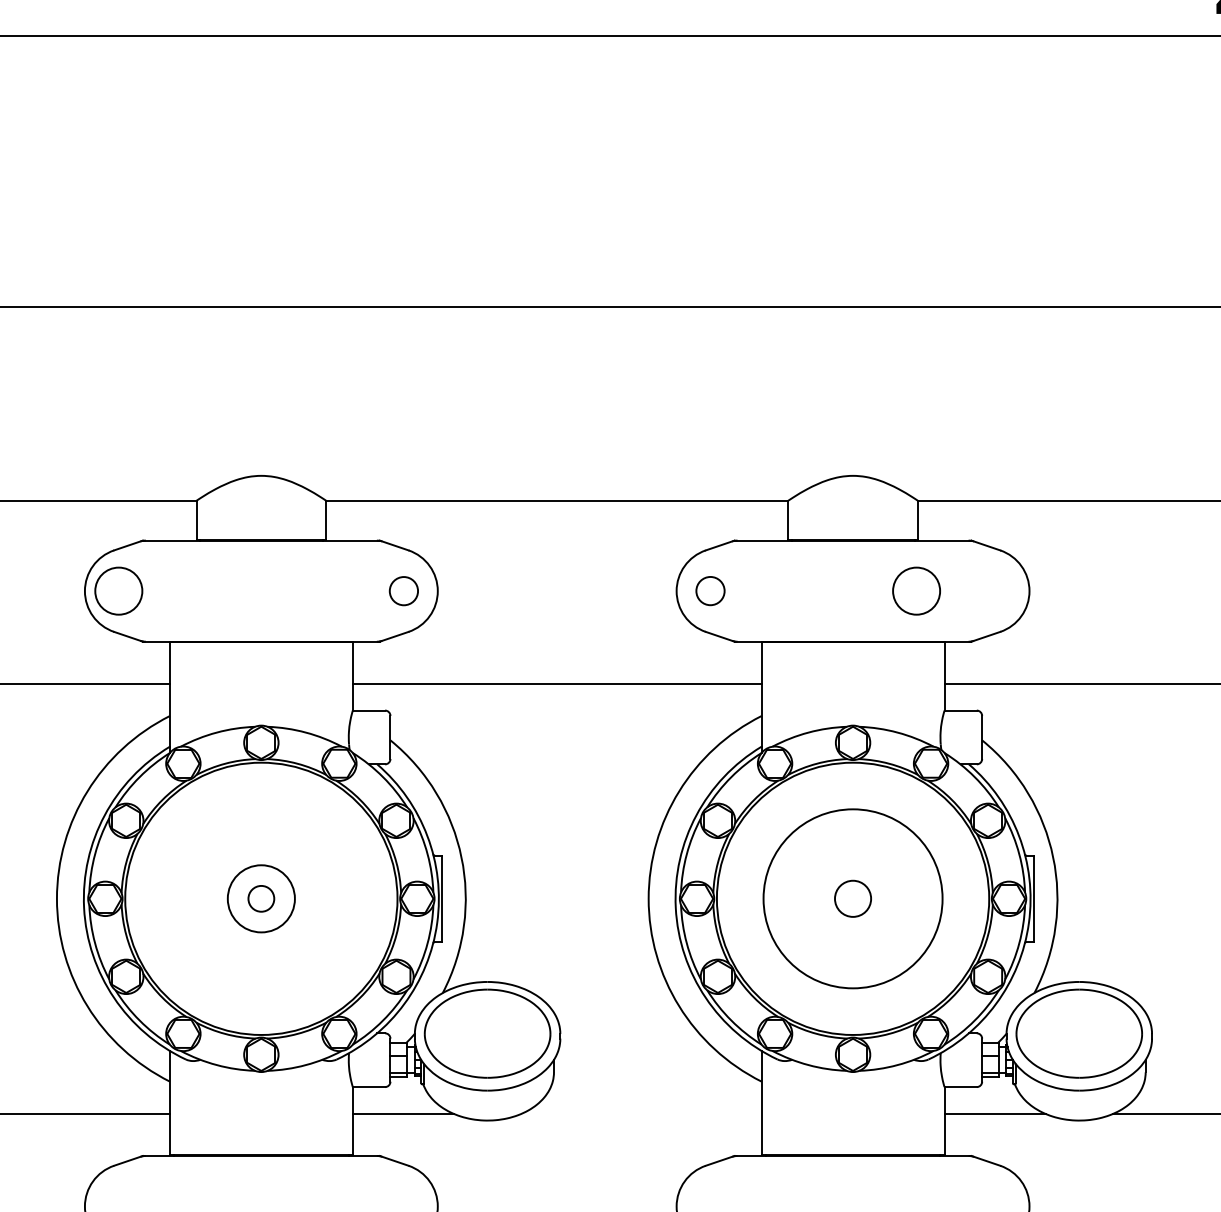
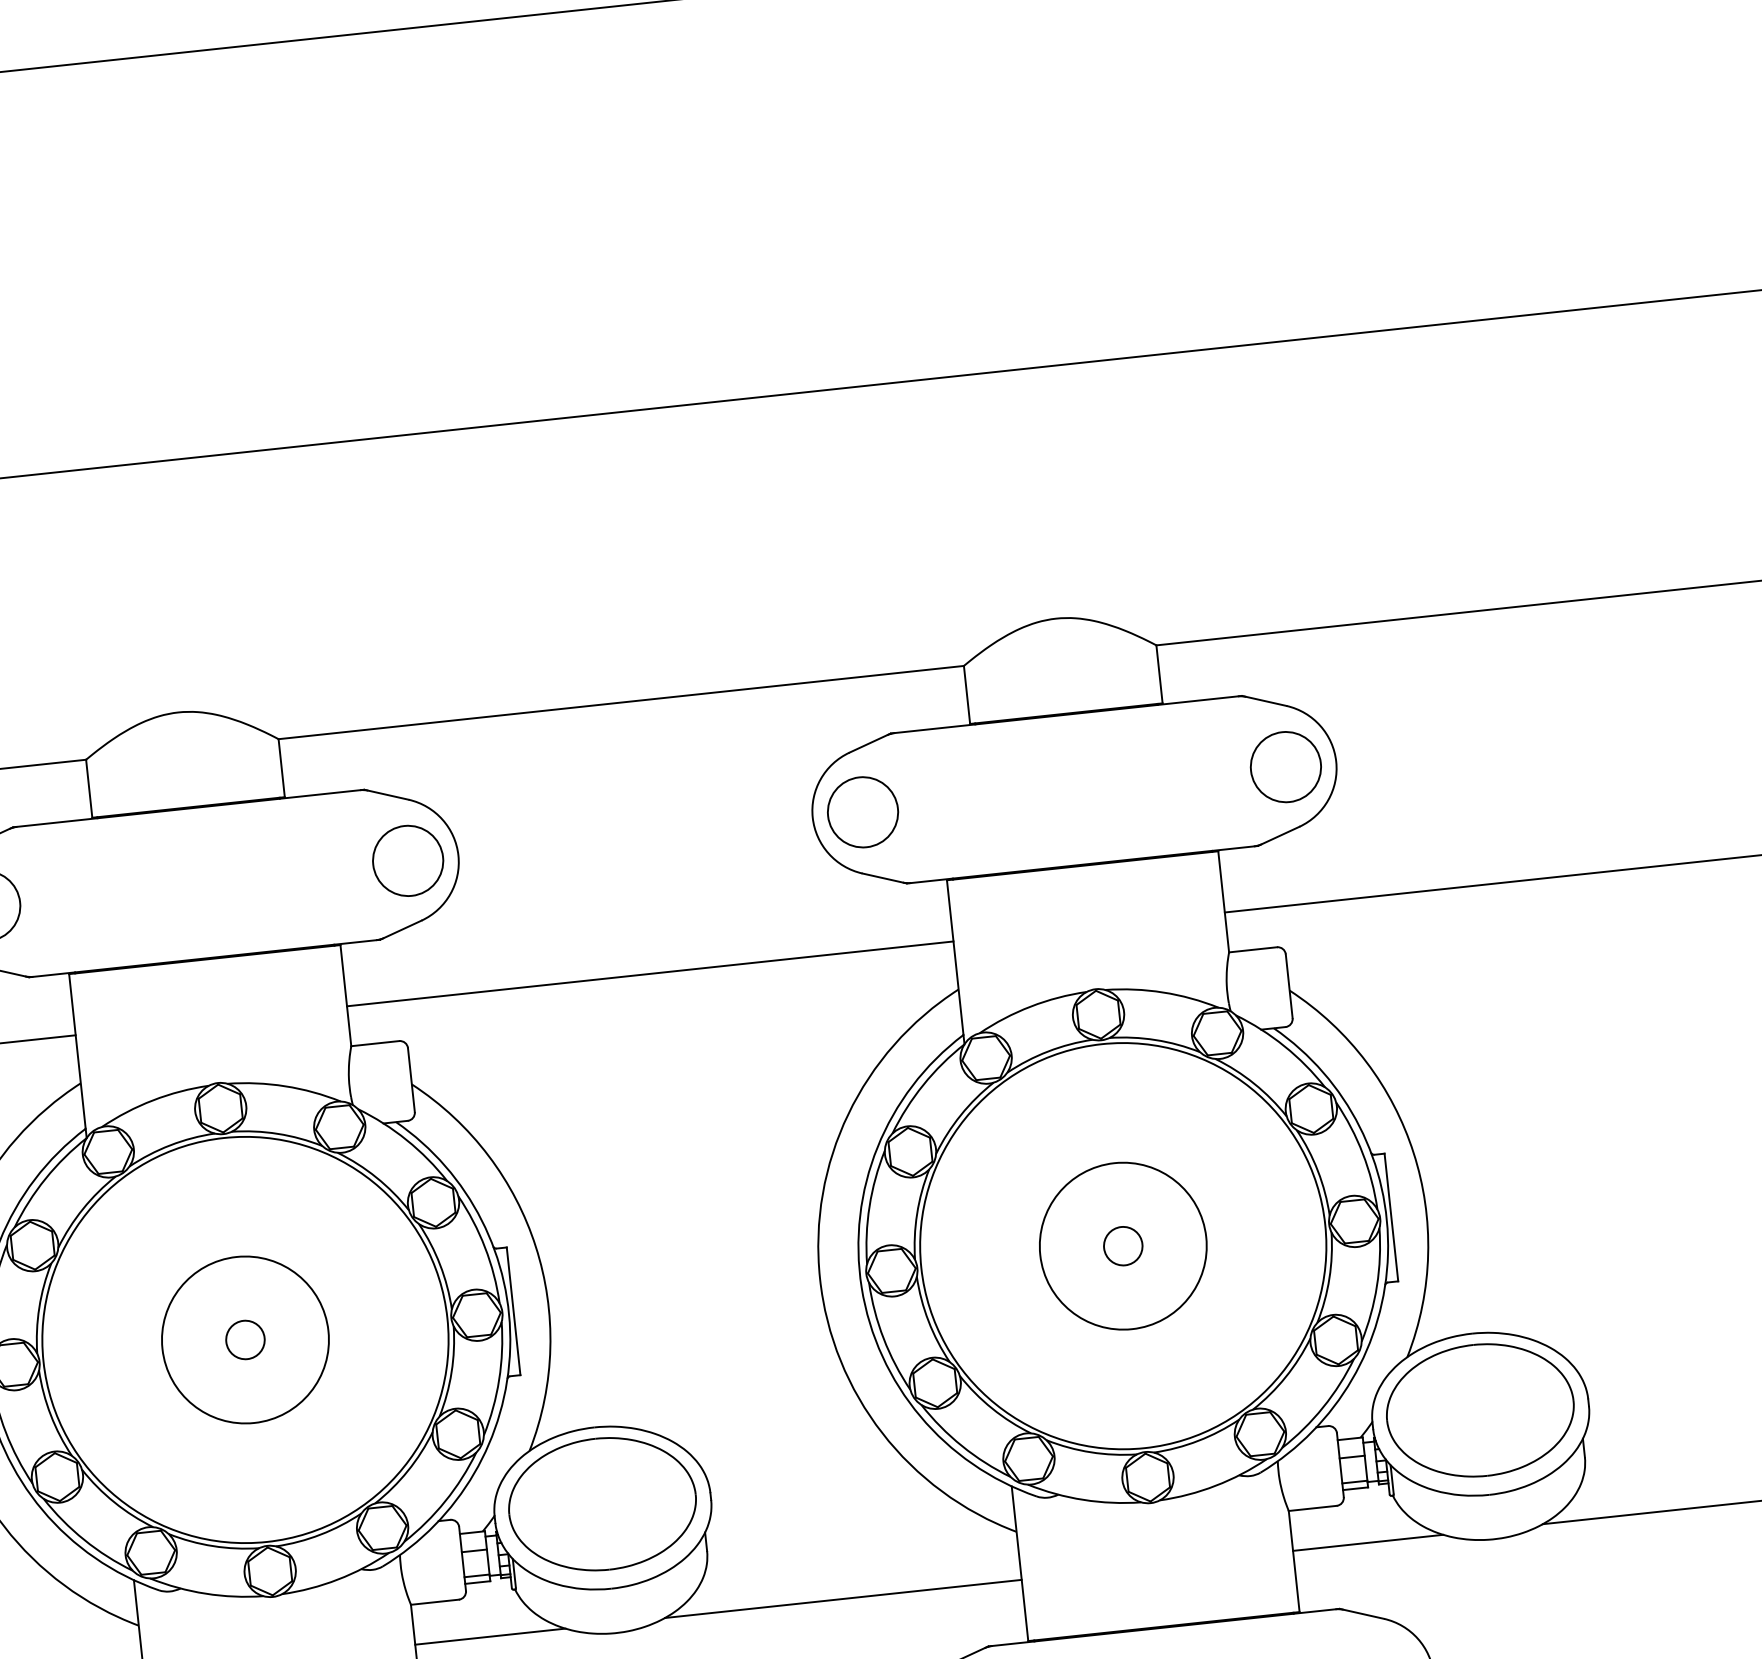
circle: (403, 590) -> (407, 860), size x1.67
circle: (710, 590) -> (862, 811), size x1.67
circle: (916, 590) -> (1285, 766), moved
circle: (261, 898) -> (245, 1339), size x1.67
circle: (852, 898) -> (1122, 1245), size x0.71
circle: (853, 898) -> (1123, 1245), size x0.62
line: (641, 1114) -> (843, 1599), added

